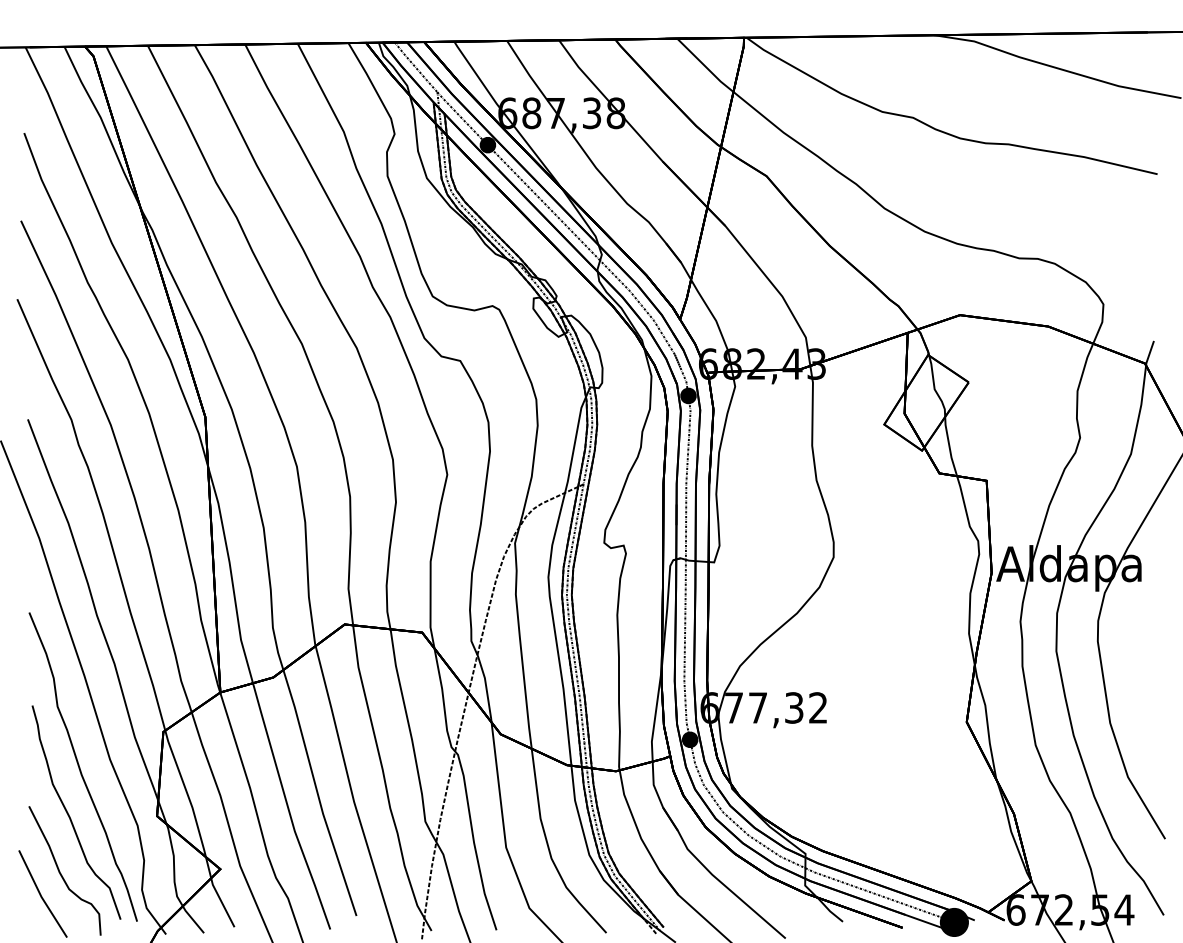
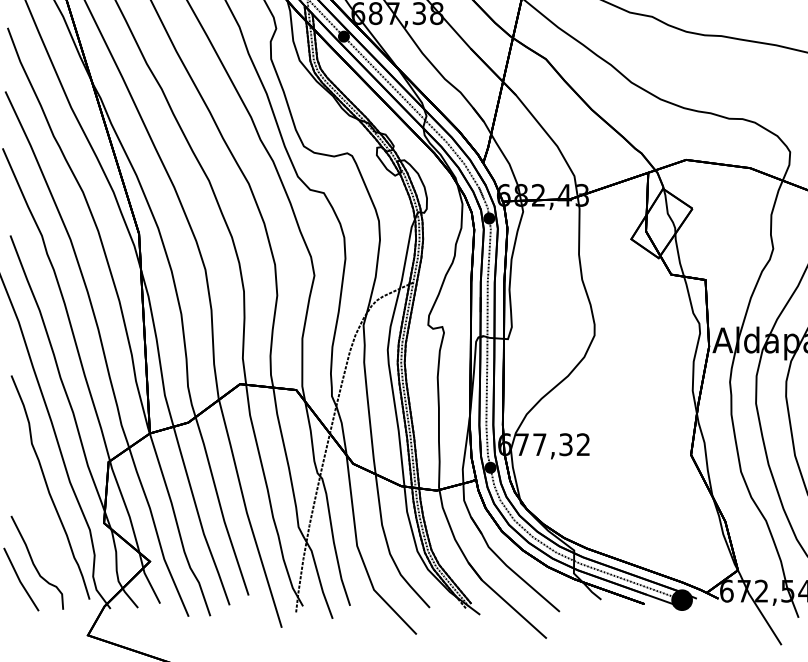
curve: (70, 816) -> (41, 523), removed

